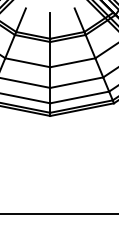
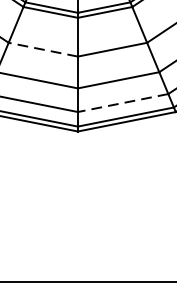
line: (27, 62) -> (42, 49), solid -> dashed
line: (79, 97) -> (122, 103), solid -> dashed

